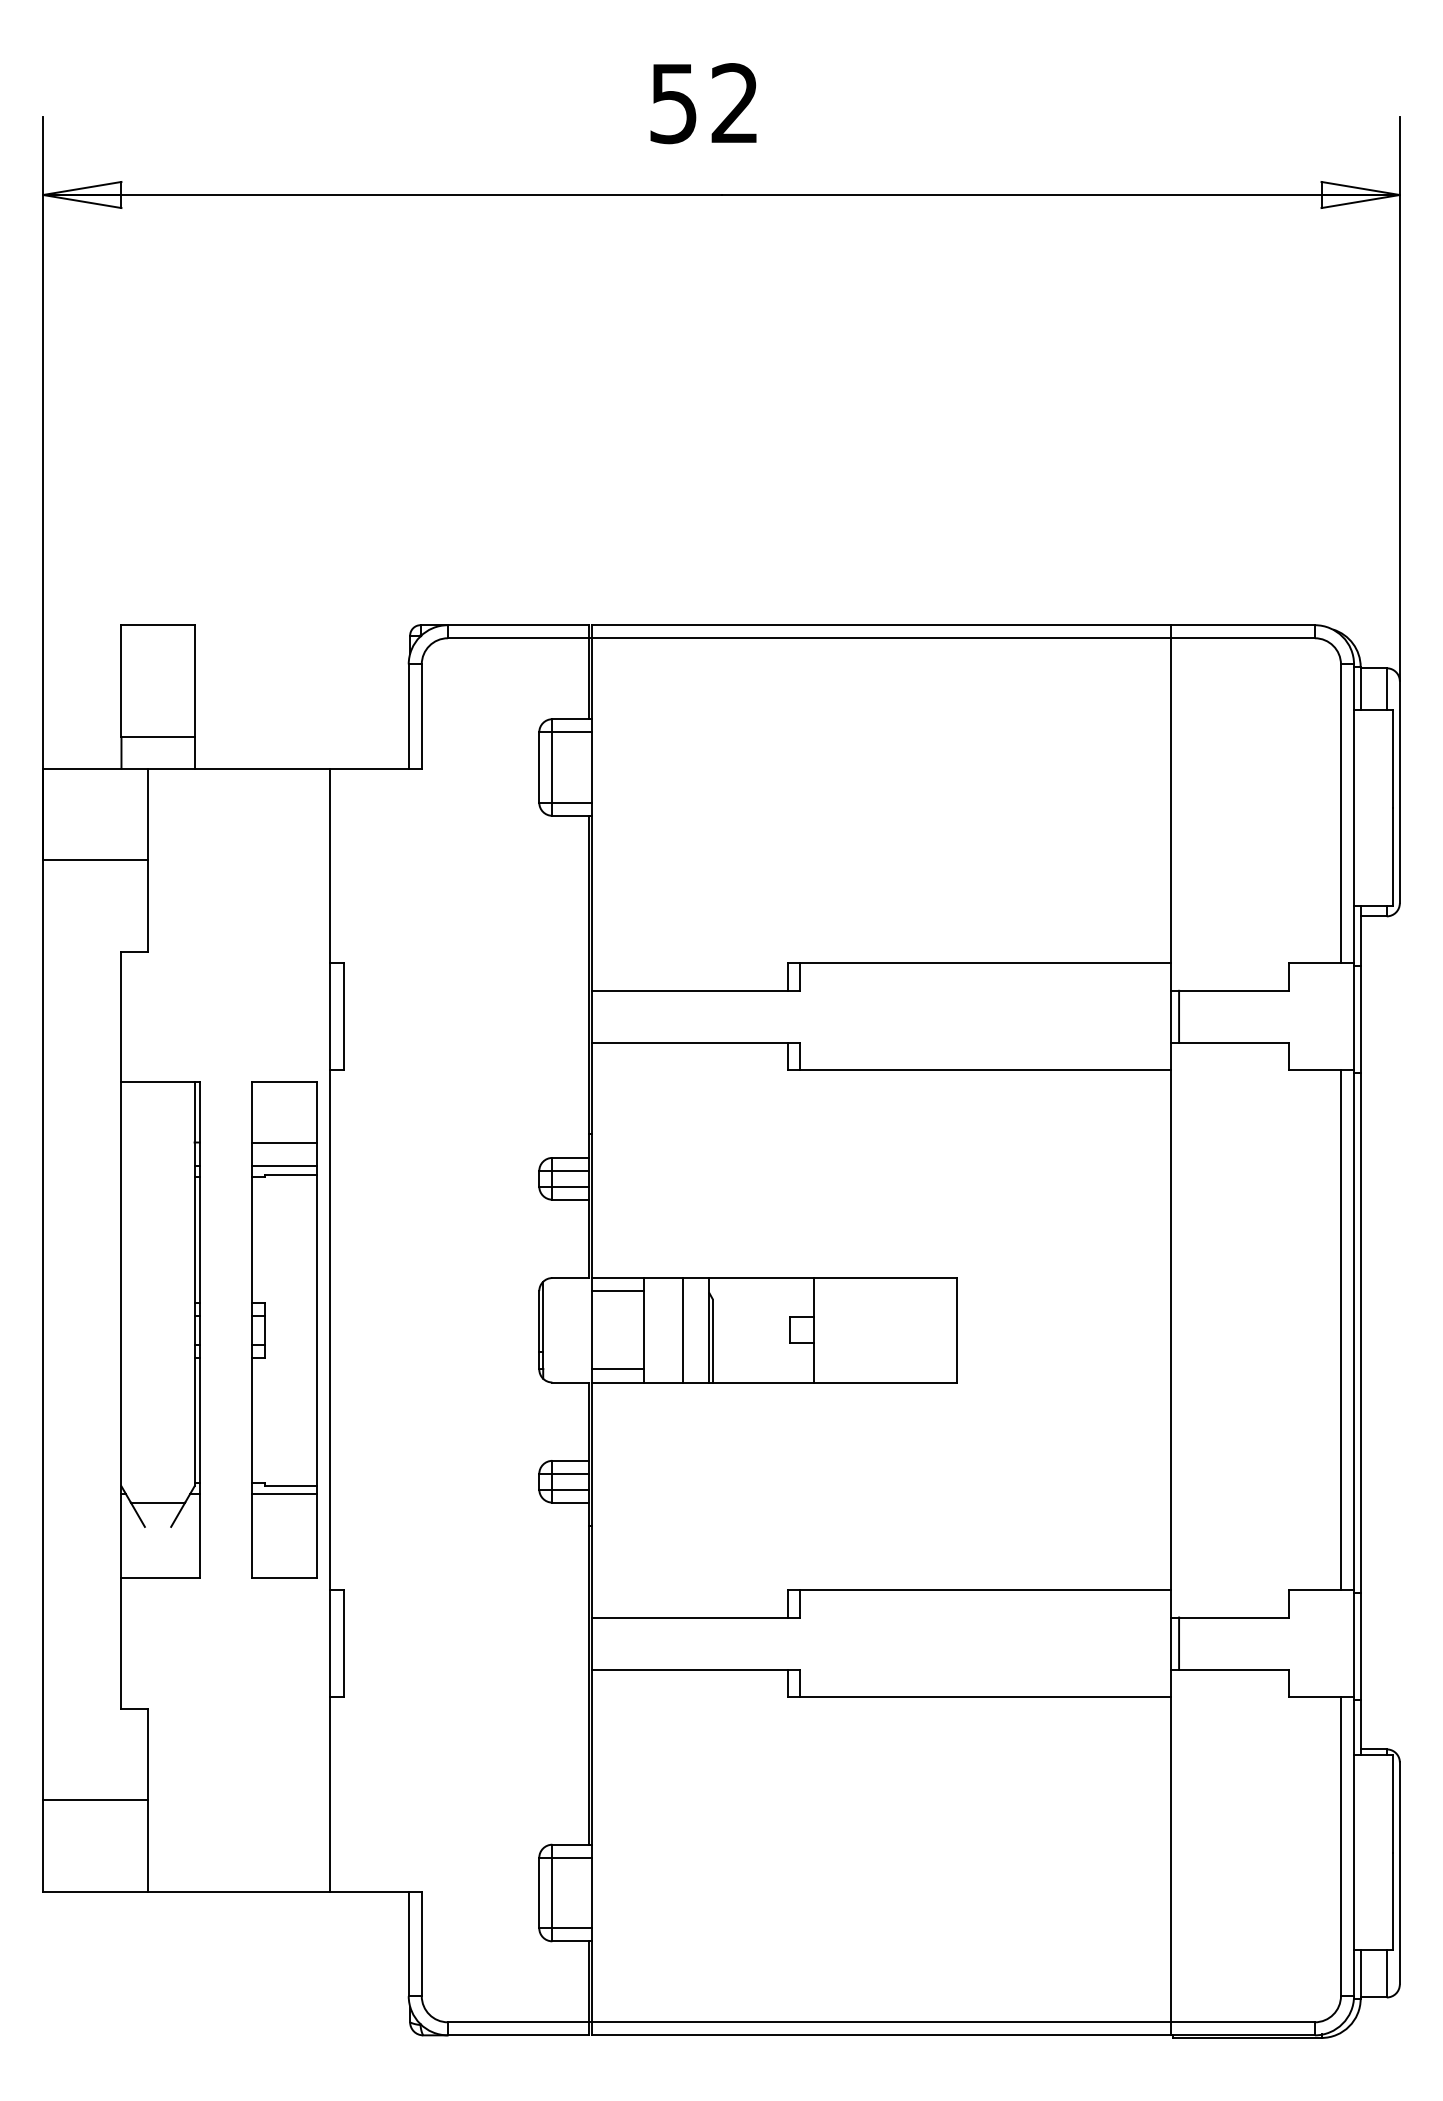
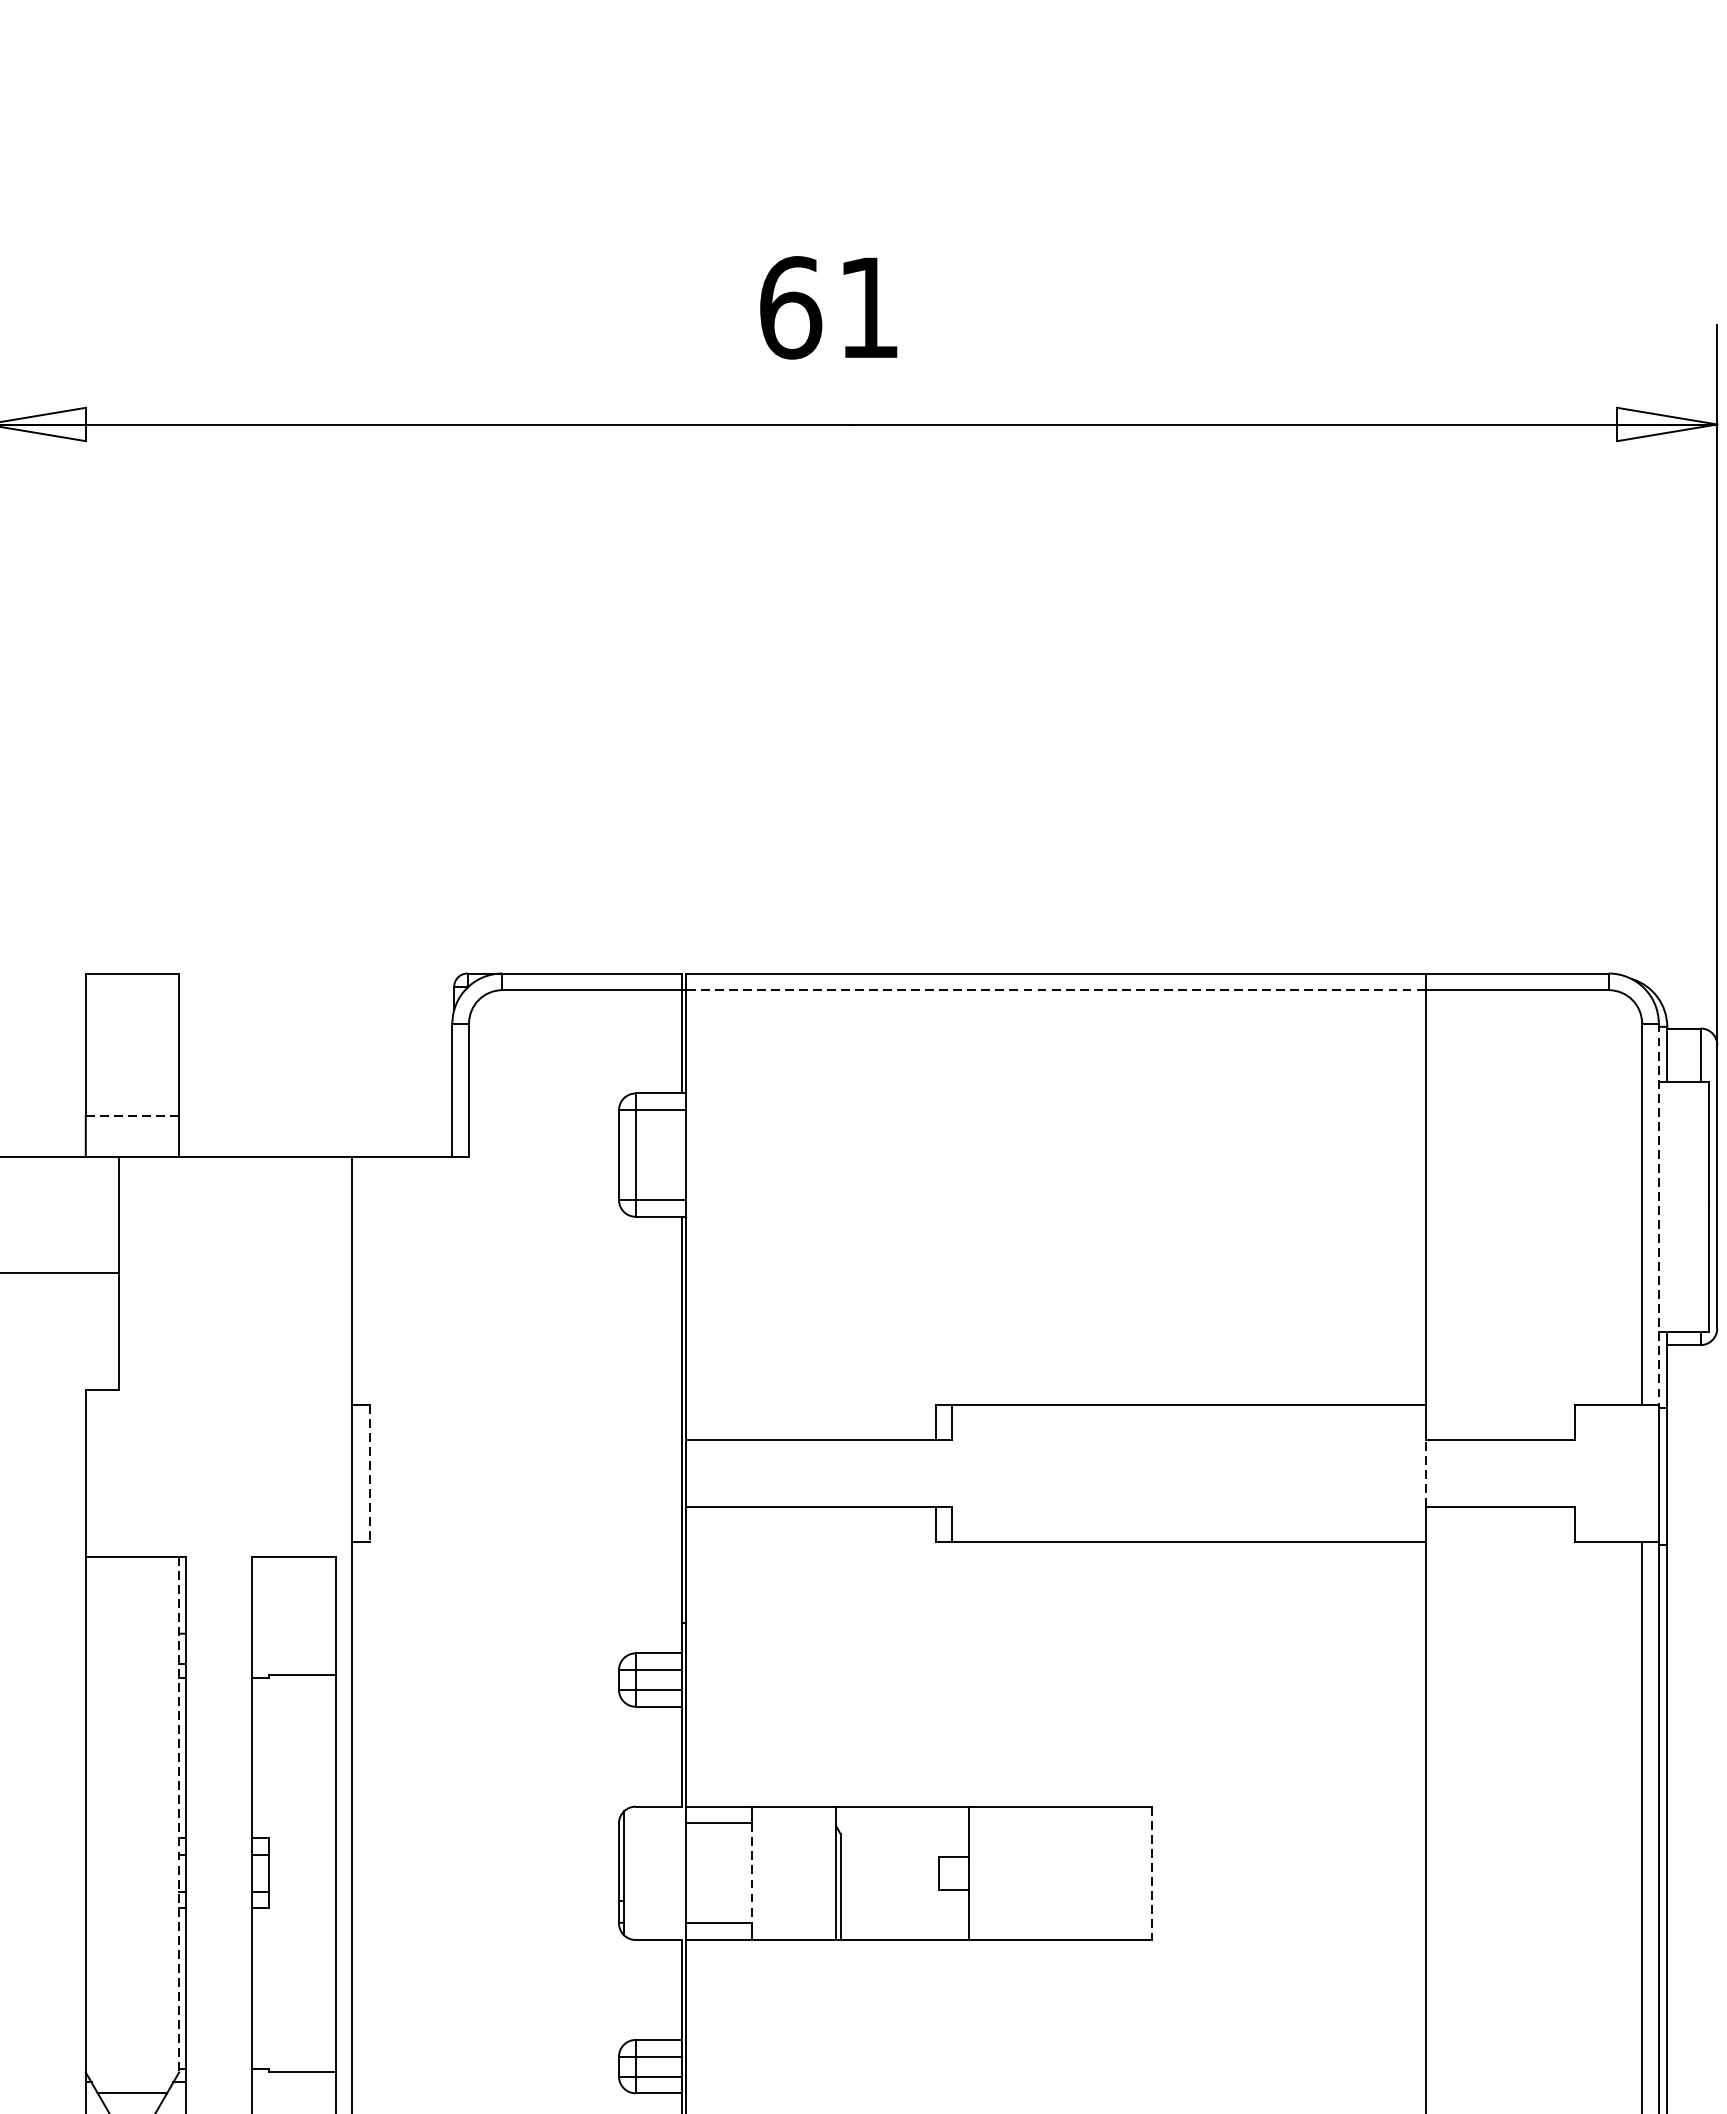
text: (703, 103) -> (828, 307), 52 -> 61
line: (881, 638) -> (1055, 990), solid -> dashed
line: (158, 736) -> (133, 1115), solid -> dashed
line: (1354, 813) -> (1659, 1213), solid -> dashed
line: (343, 1016) -> (369, 1472), solid -> dashed
line: (1171, 1016) -> (1425, 1472), solid -> dashed
line: (1179, 1016) -> (1436, 1472), removed
line: (284, 1142) -> (293, 1633), removed
line: (284, 1166) -> (293, 1664), removed
line: (194, 1284) -> (178, 1814), solid -> dashed
line: (643, 1330) -> (751, 1873), solid -> dashed
line: (682, 1330) -> (801, 1873), removed
line: (957, 1330) -> (1152, 1873), solid -> dashed
line: (284, 1494) -> (293, 2082), removed

